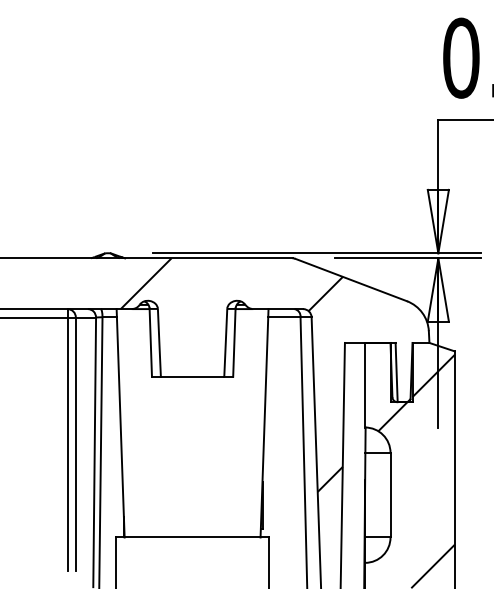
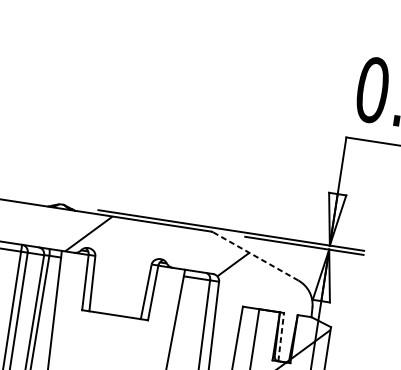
line: (351, 280) -> (255, 256), solid -> dashed
line: (396, 372) -> (281, 337), solid -> dashed

